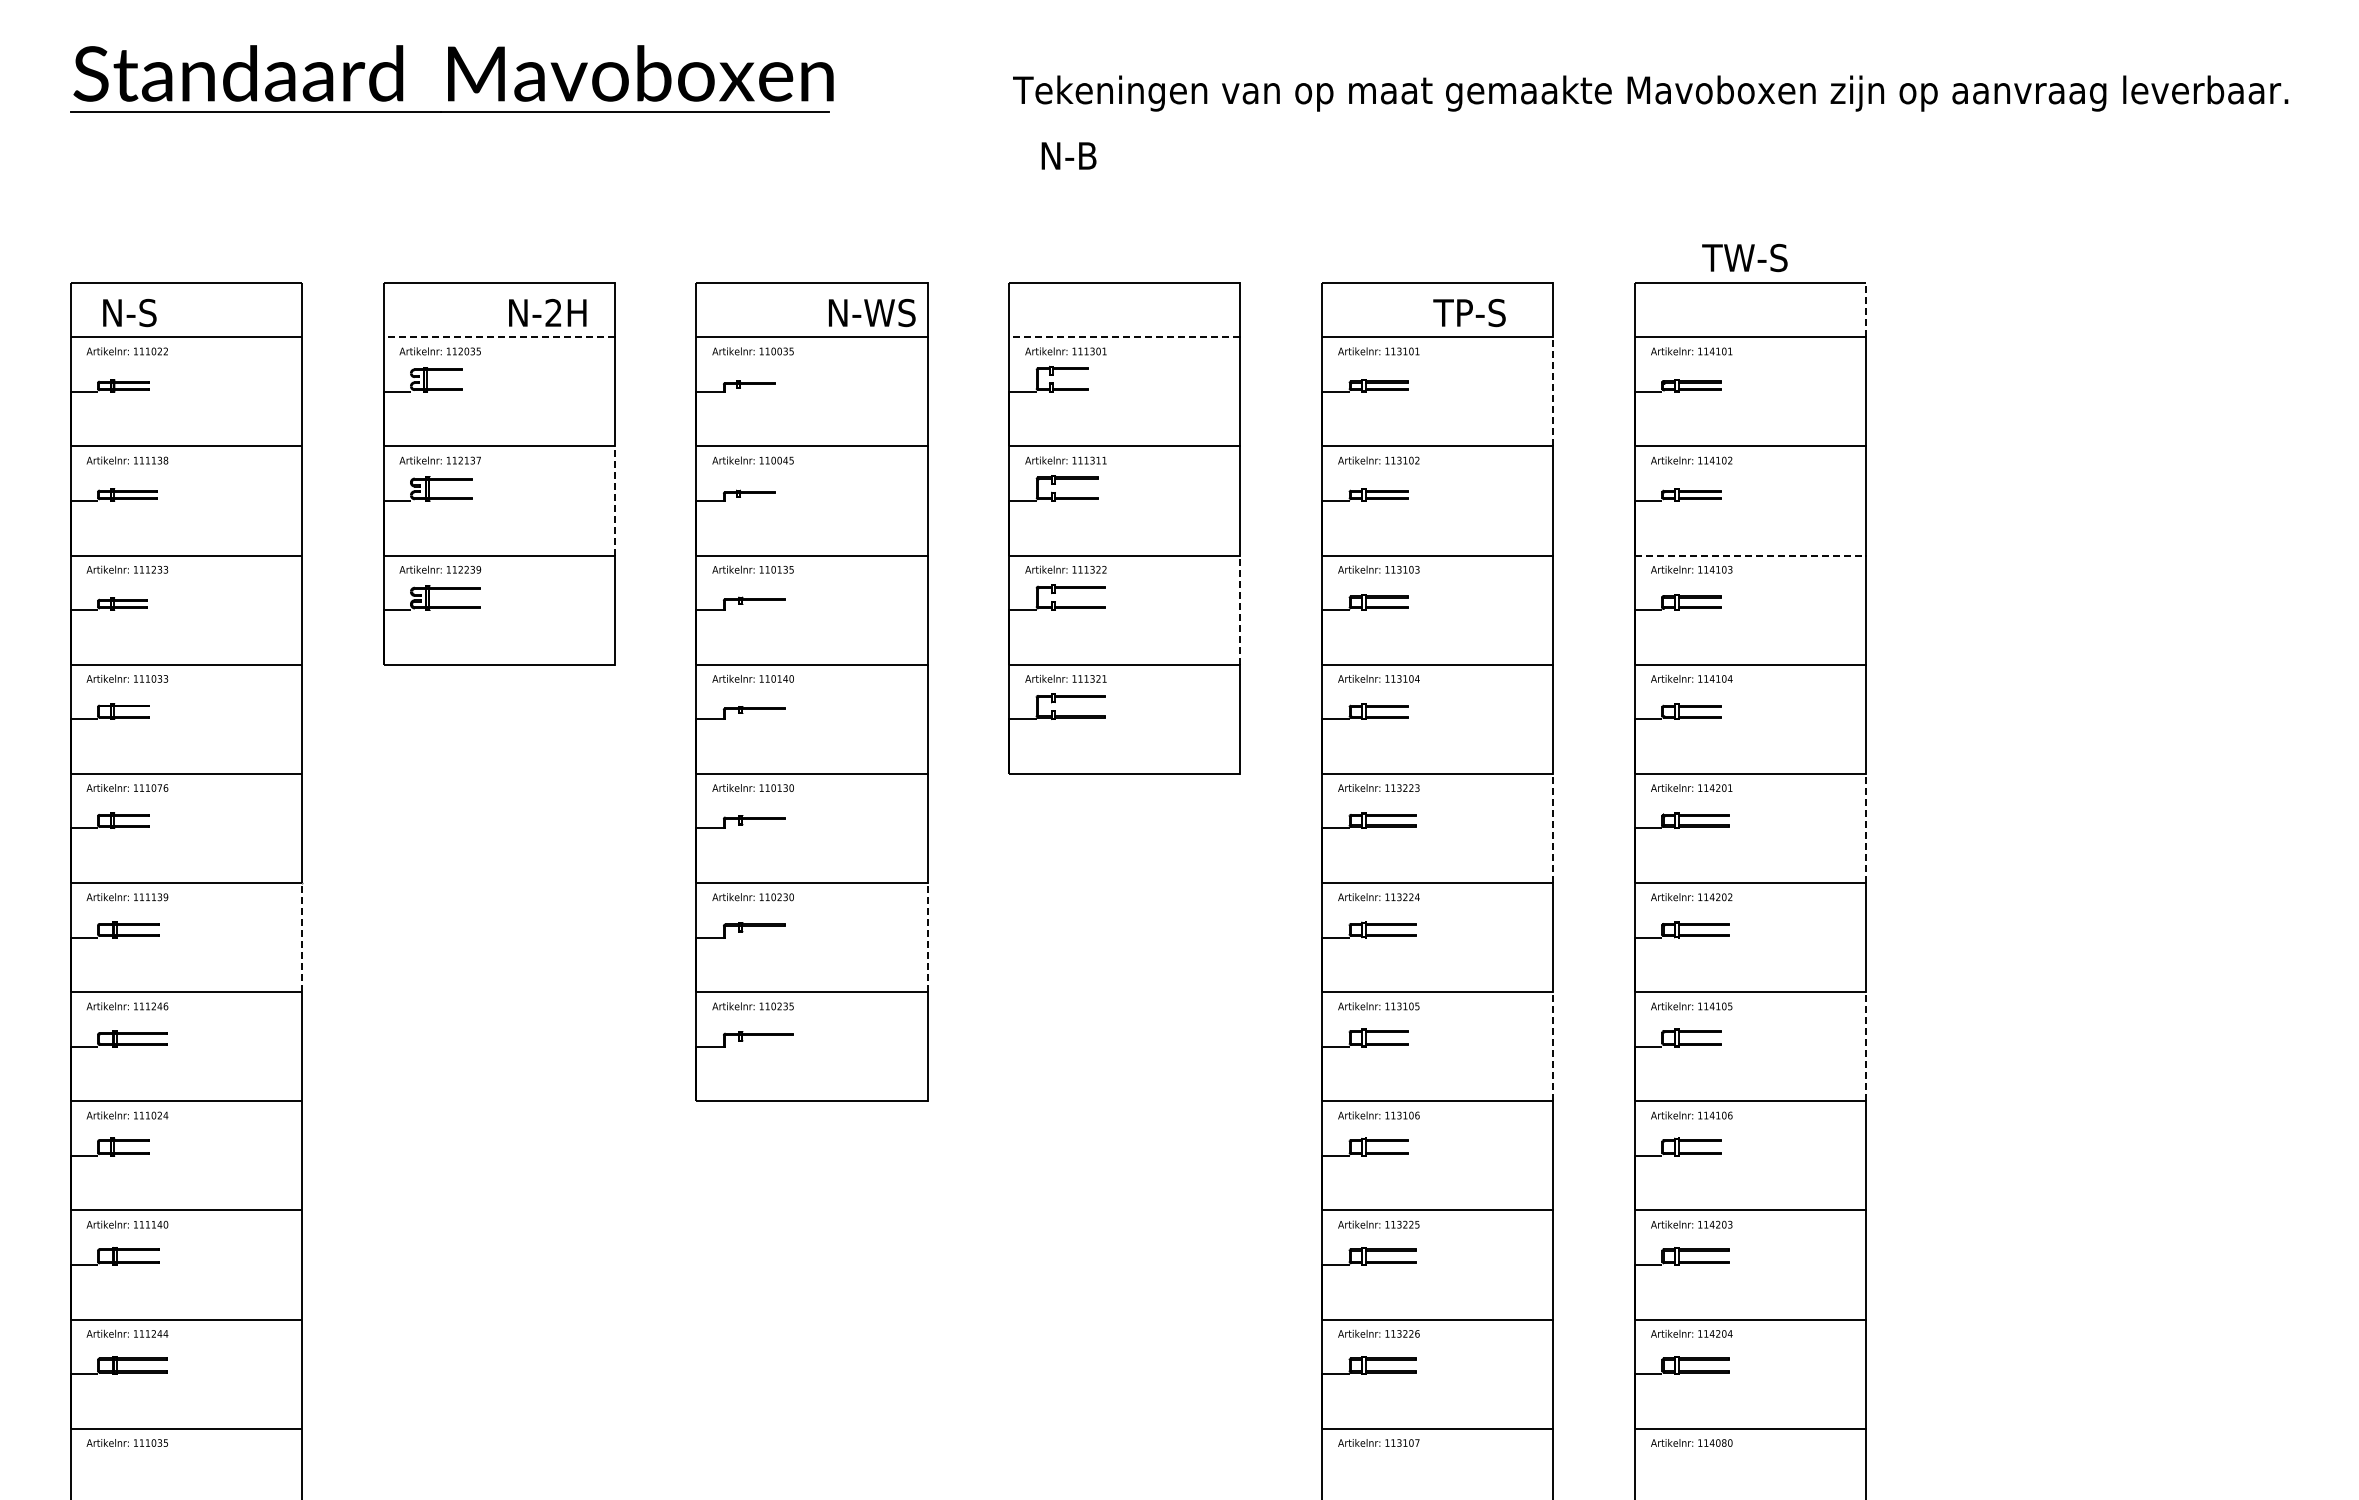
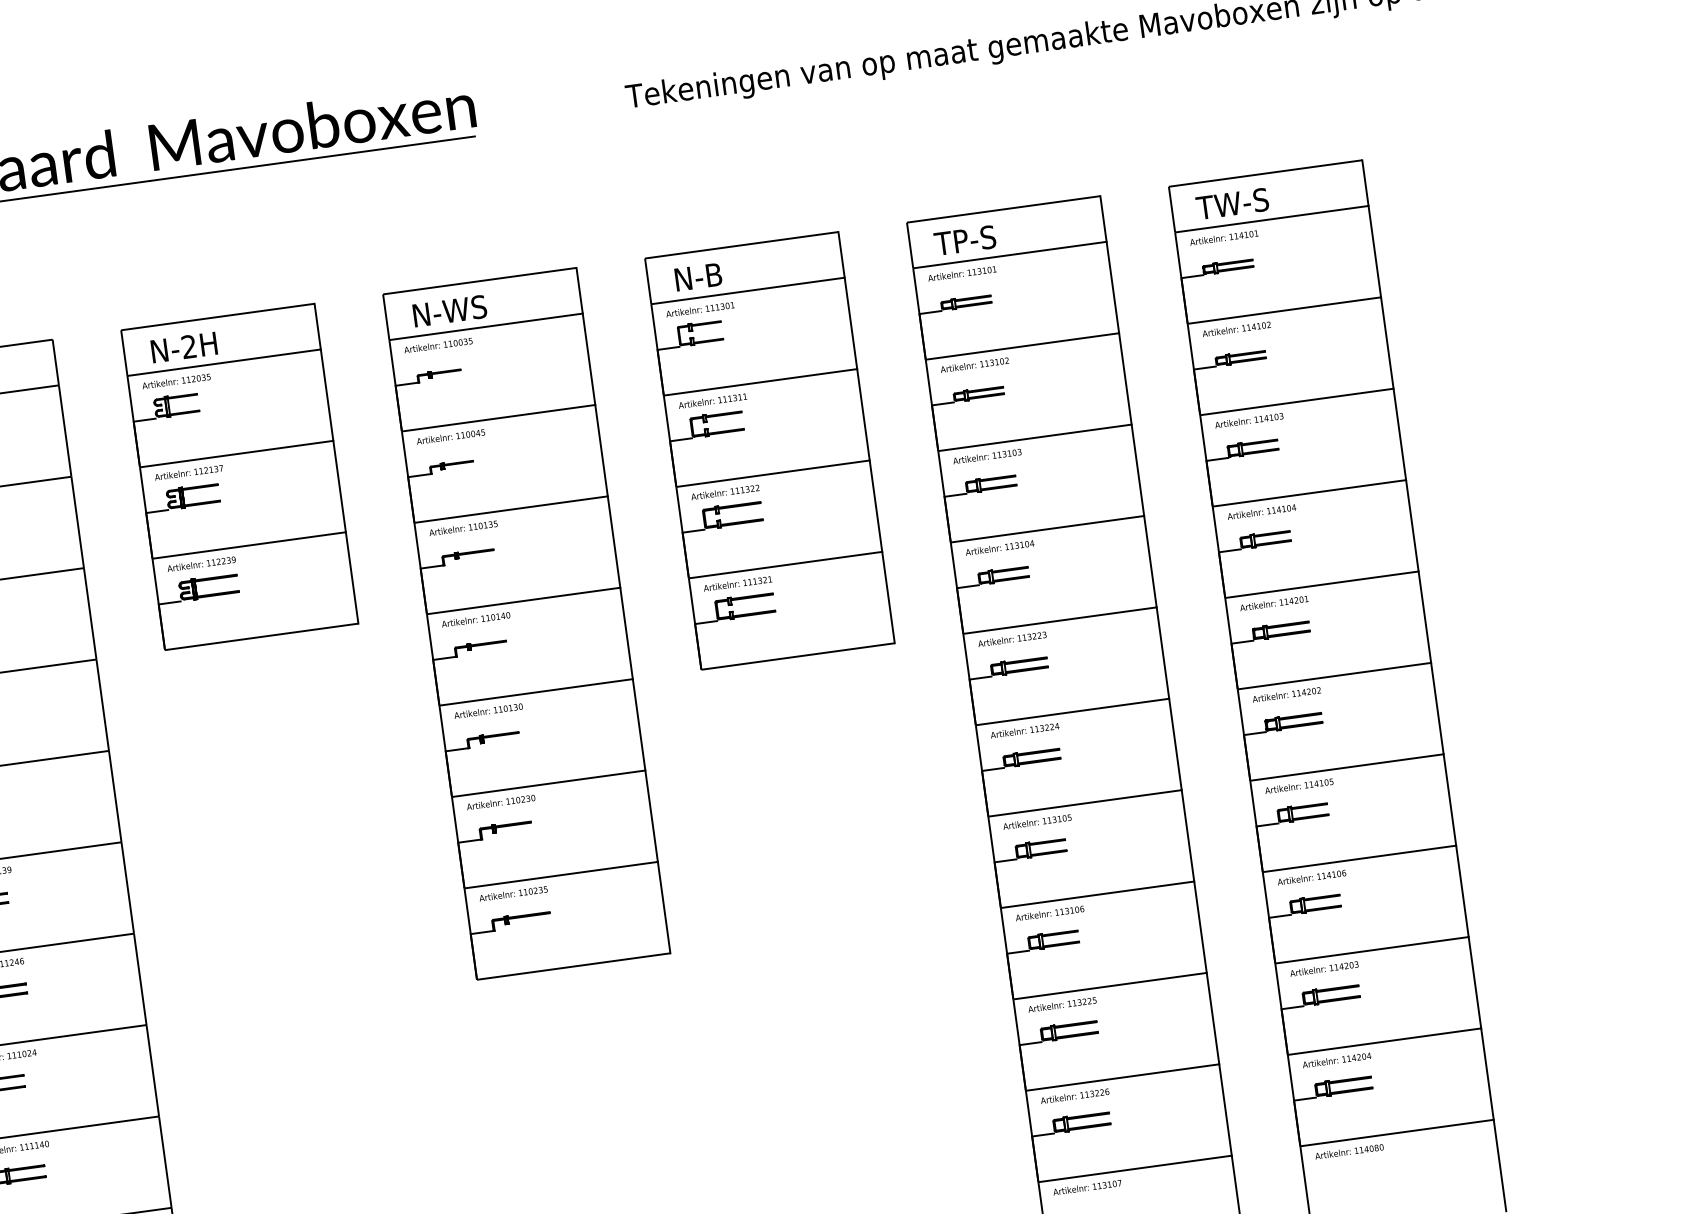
text: (1068, 155) -> (697, 276), moved
text: (1744, 258) -> (1232, 204), moved
line: (1866, 309) -> (1365, 182), dashed -> solid
text: (547, 312) -> (183, 347), moved
text: (872, 313) -> (450, 311), moved
text: (1469, 313) -> (965, 241), moved
line: (499, 337) -> (224, 362), dashed -> solid
line: (1124, 337) -> (747, 291), dashed -> solid
line: (1553, 391) -> (1113, 287), dashed -> solid
line: (614, 500) -> (339, 486), dashed -> solid
line: (1750, 555) -> (1296, 401), dashed -> solid
line: (1240, 610) -> (876, 506), dashed -> solid
line: (1553, 828) -> (1163, 653), dashed -> solid
line: (1866, 828) -> (1425, 617), dashed -> solid
line: (301, 936) -> (127, 887), dashed -> solid
line: (927, 937) -> (651, 816), dashed -> solid
line: (1553, 1046) -> (1188, 835), dashed -> solid
line: (1866, 1046) -> (1450, 799), dashed -> solid

